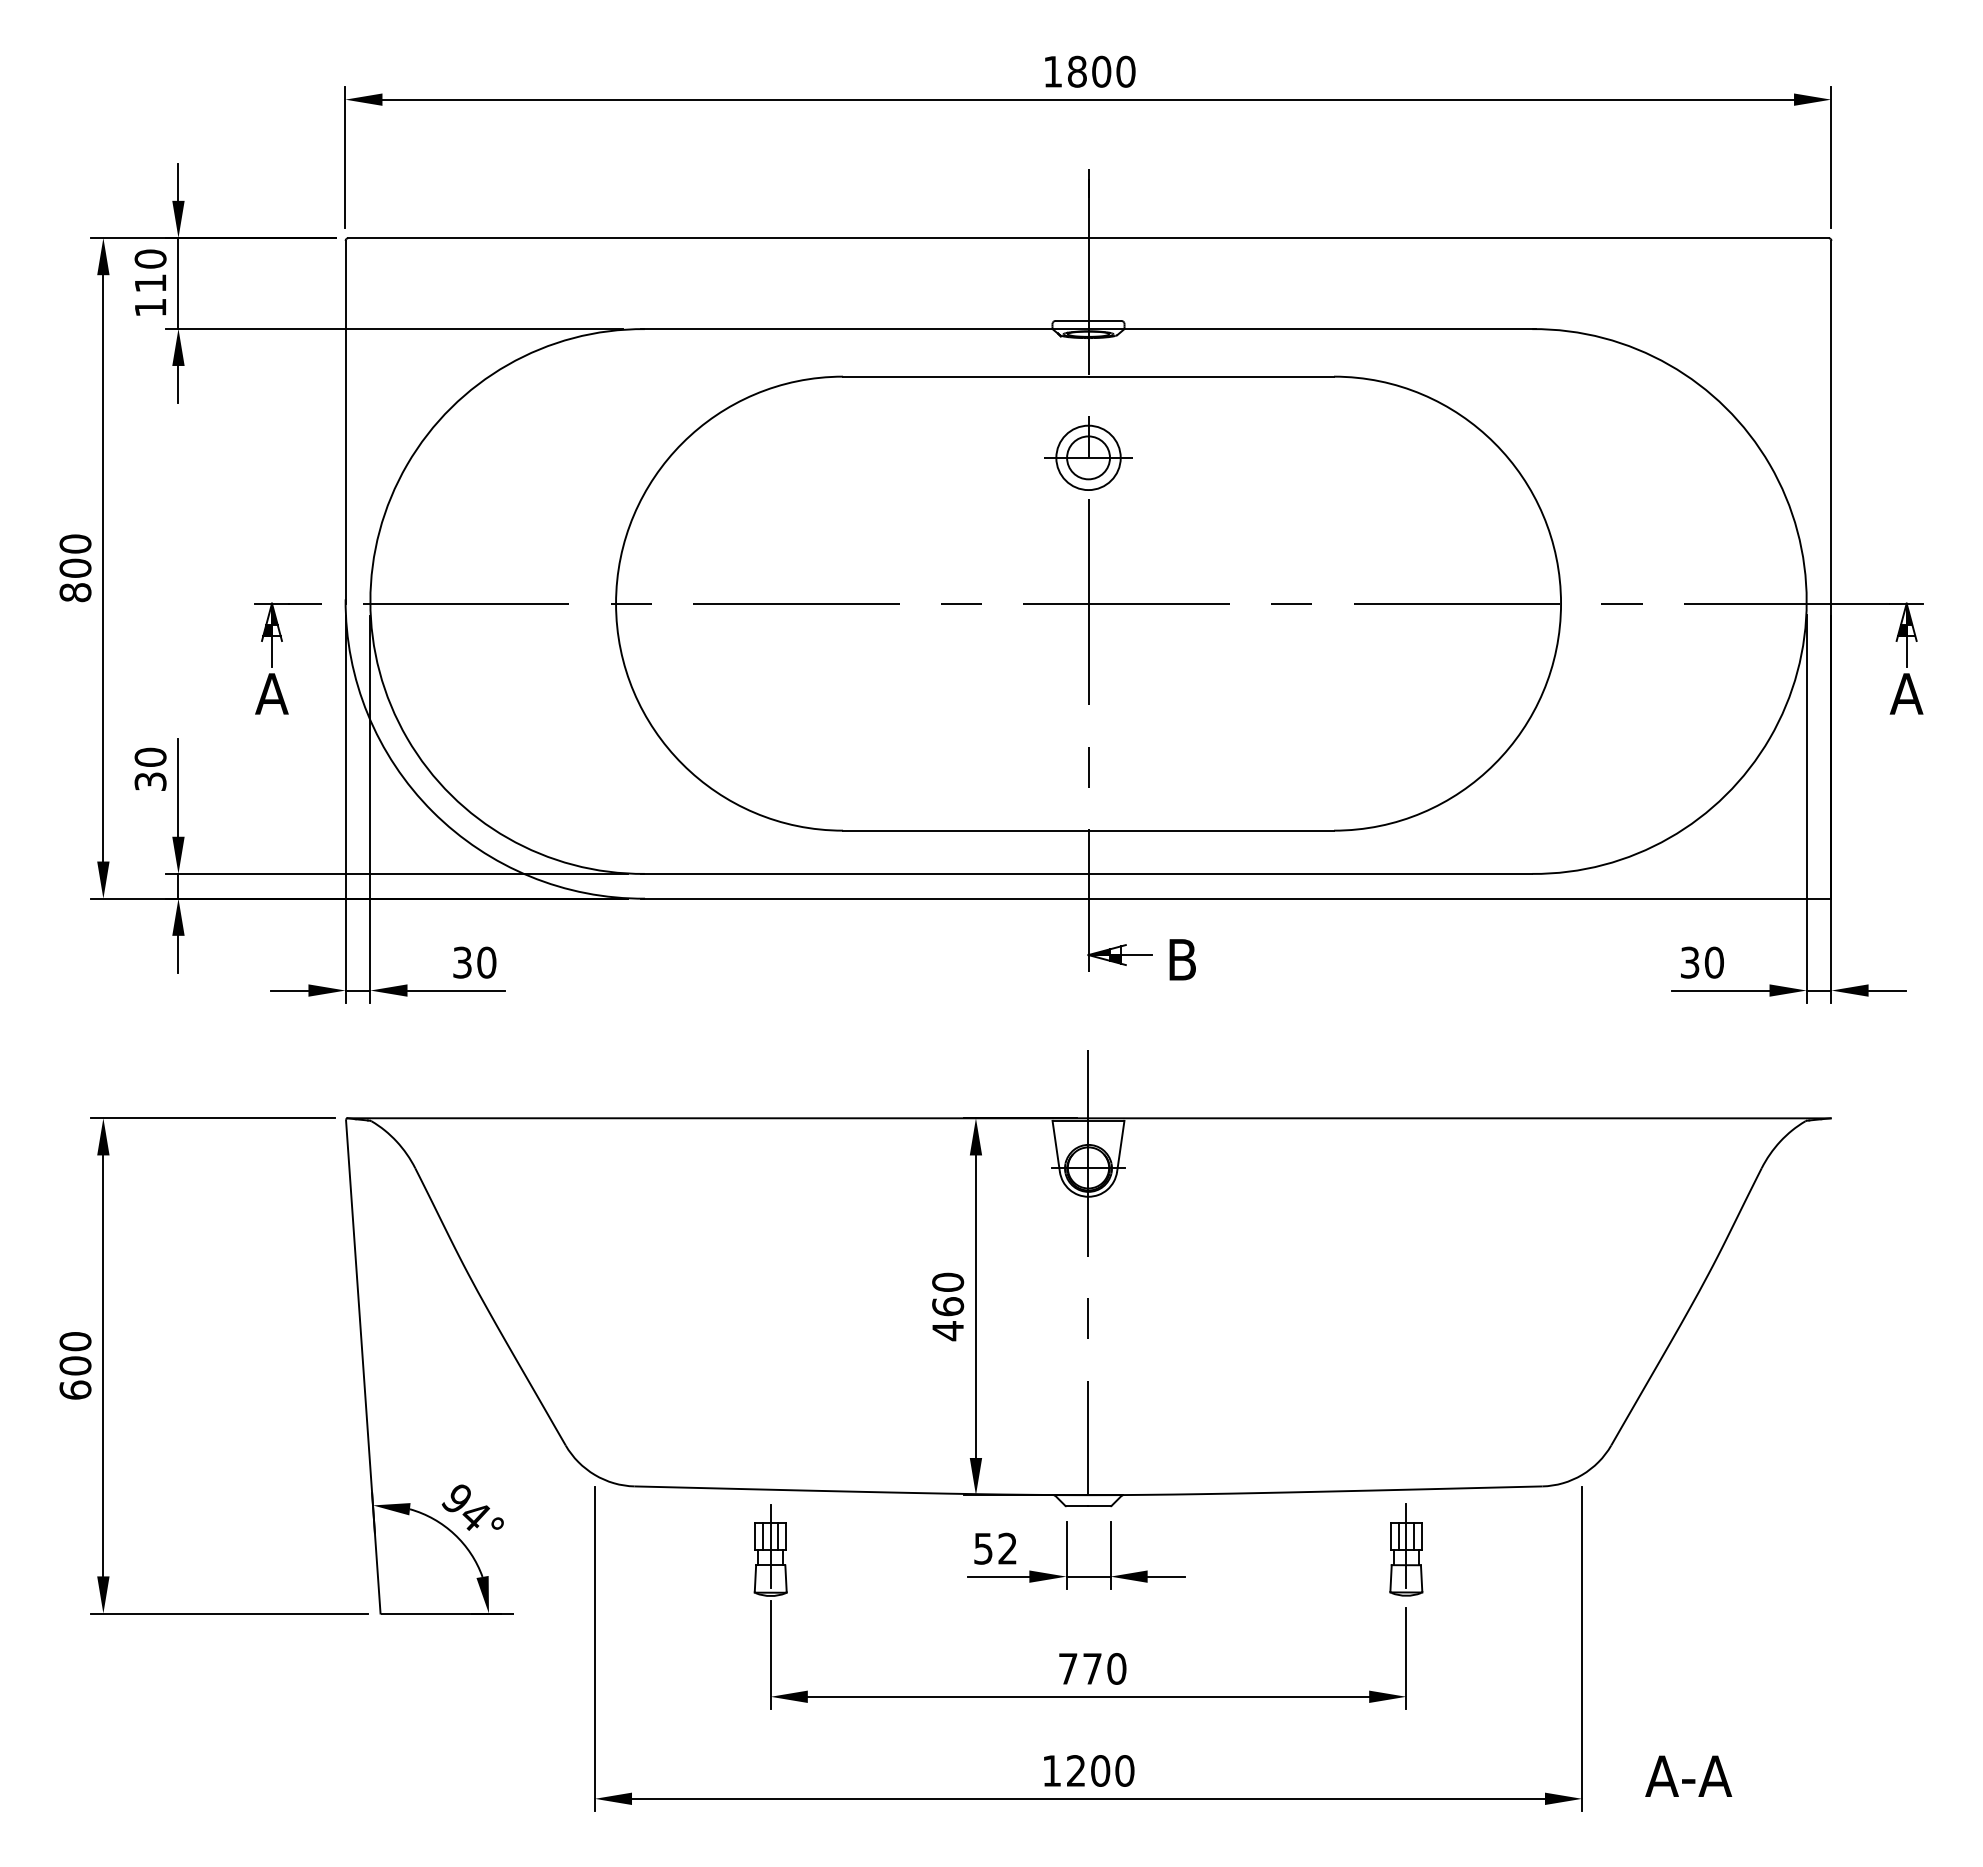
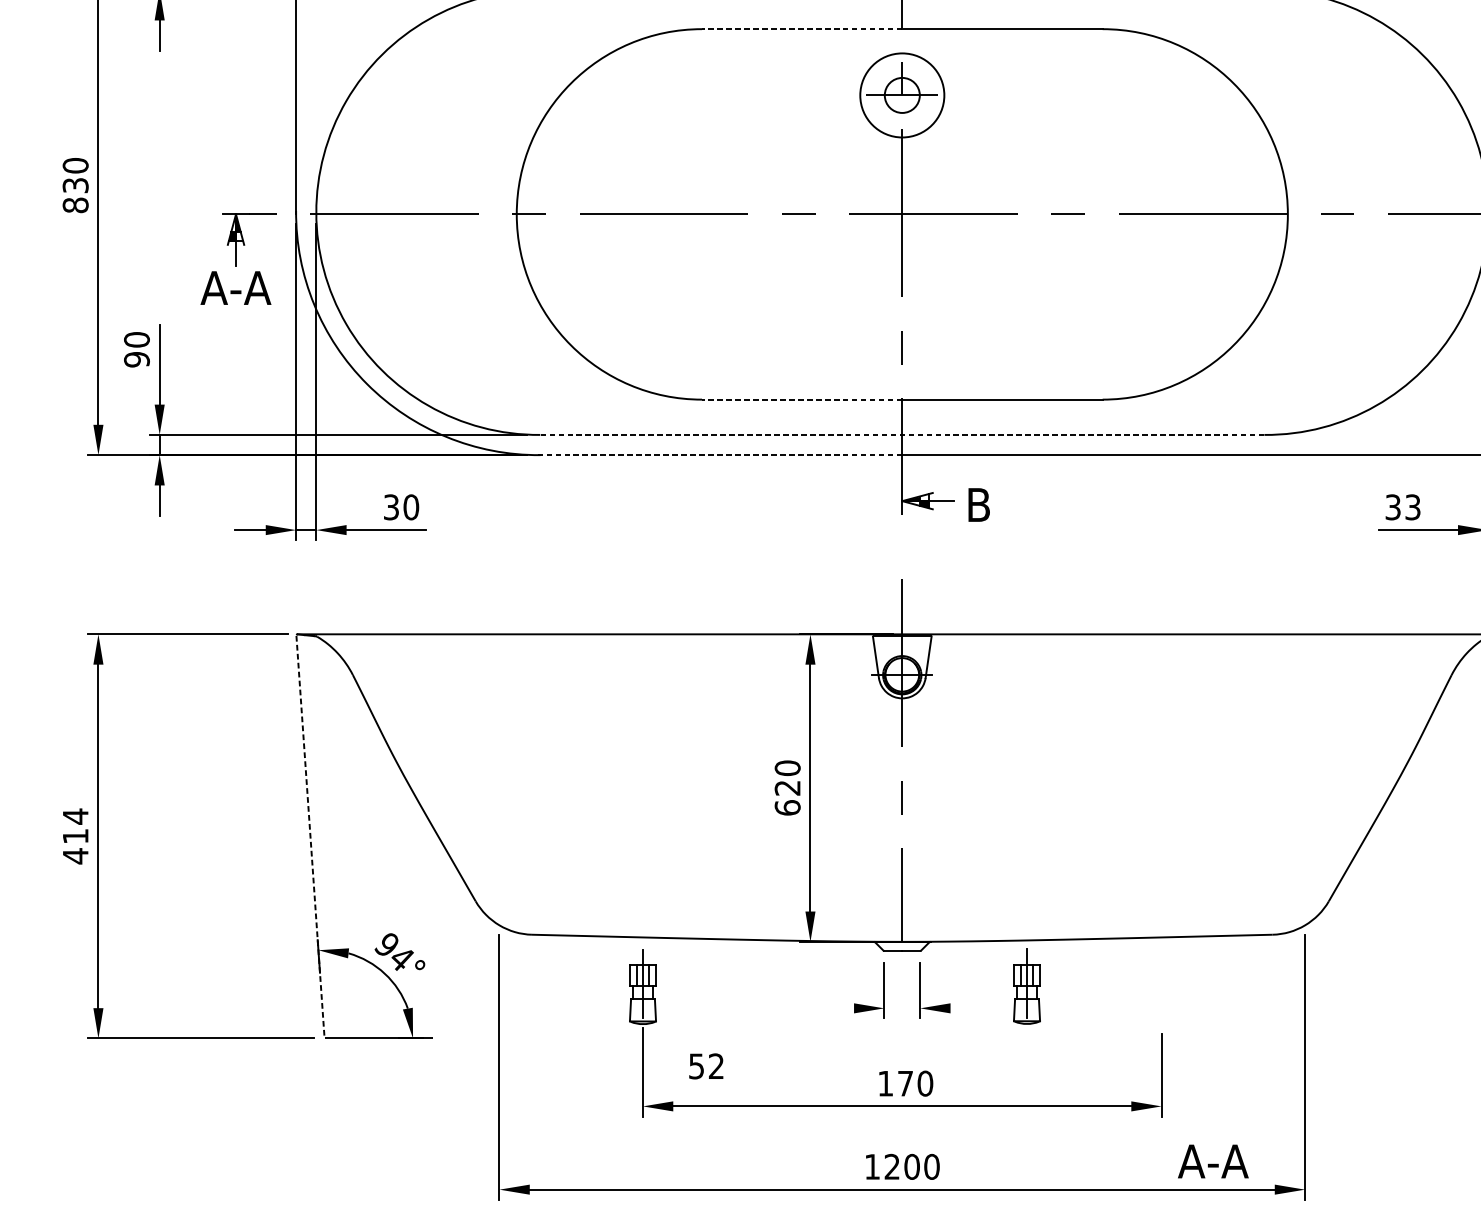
line: (965, 376) -> (801, 29), solid -> dashed
circle: (1088, 457) -> (902, 95), size x1.6
text: (75, 567) -> (75, 184), 800 -> 830
text: (271, 693) -> (235, 287), A -> A-A
text: (150, 781) -> (136, 359), 30 -> 90
line: (965, 830) -> (801, 399), solid -> dashed
line: (1086, 873) -> (900, 434), solid -> dashed
line: (864, 898) -> (719, 454), solid -> dashed
text: (1713, 962) -> (1412, 507), 30 -> 33
text: (948, 1319) -> (788, 798), 460 -> 620
text: (75, 1365) -> (75, 836), 600 -> 414
line: (363, 1367) -> (310, 837), solid -> dashed
text: (995, 1548) -> (706, 1066), moved
part: (1406, 1549) -> (1027, 986), moved
line: (998, 1576) -> (828, 1008), removed
line: (1088, 1576) -> (902, 1008), removed
line: (1165, 1576) -> (965, 1008), removed
text: (1068, 1668) -> (885, 1083), 770 -> 170
text: (1688, 1775) -> (1213, 1160), moved

